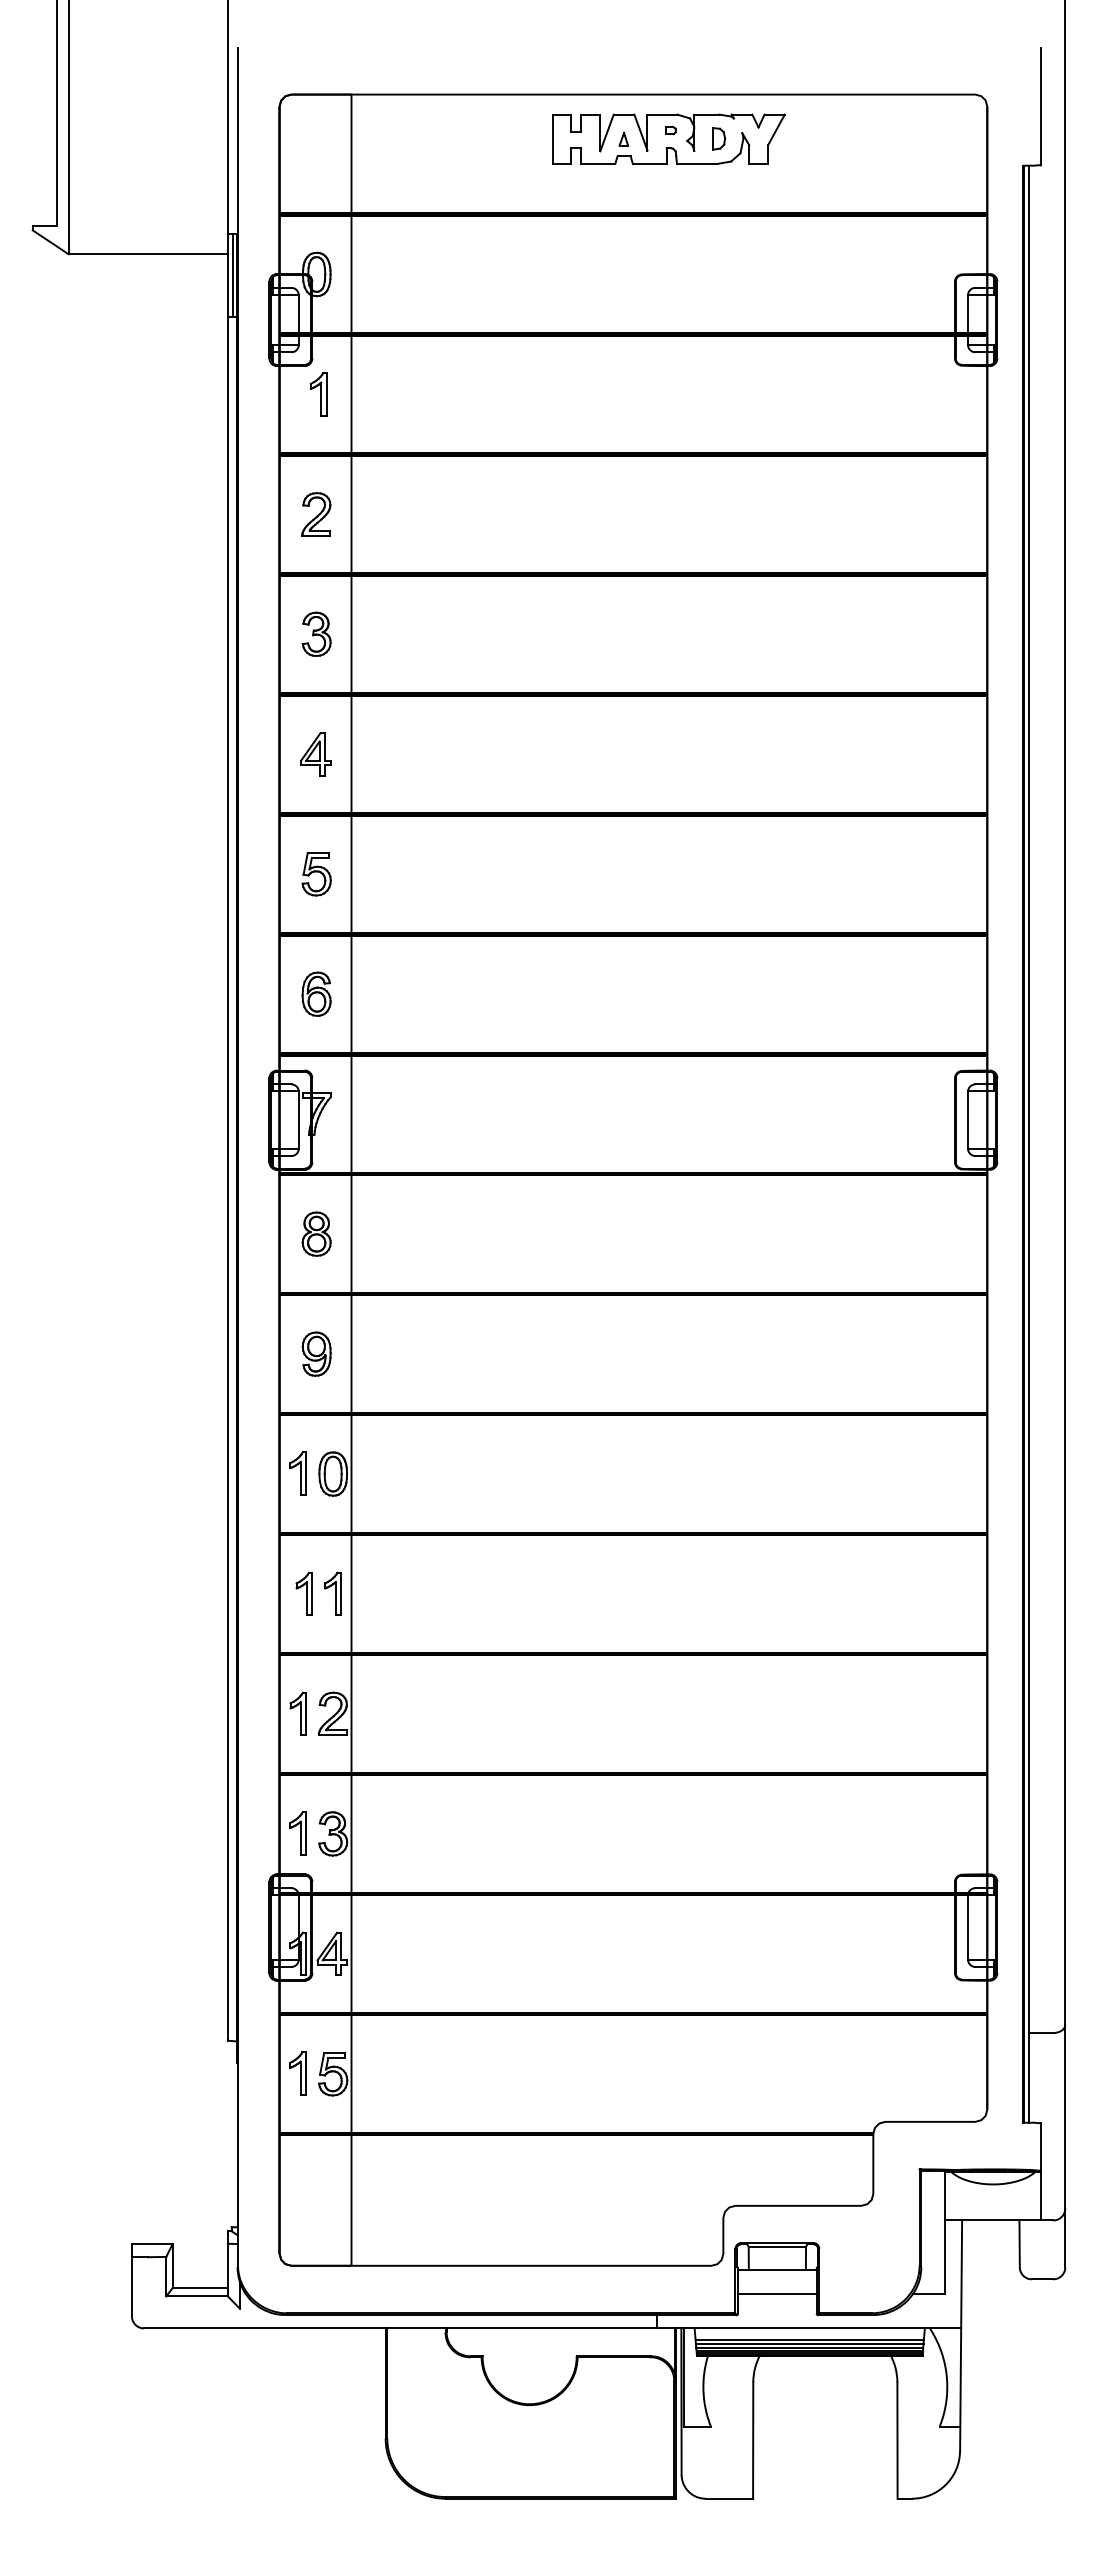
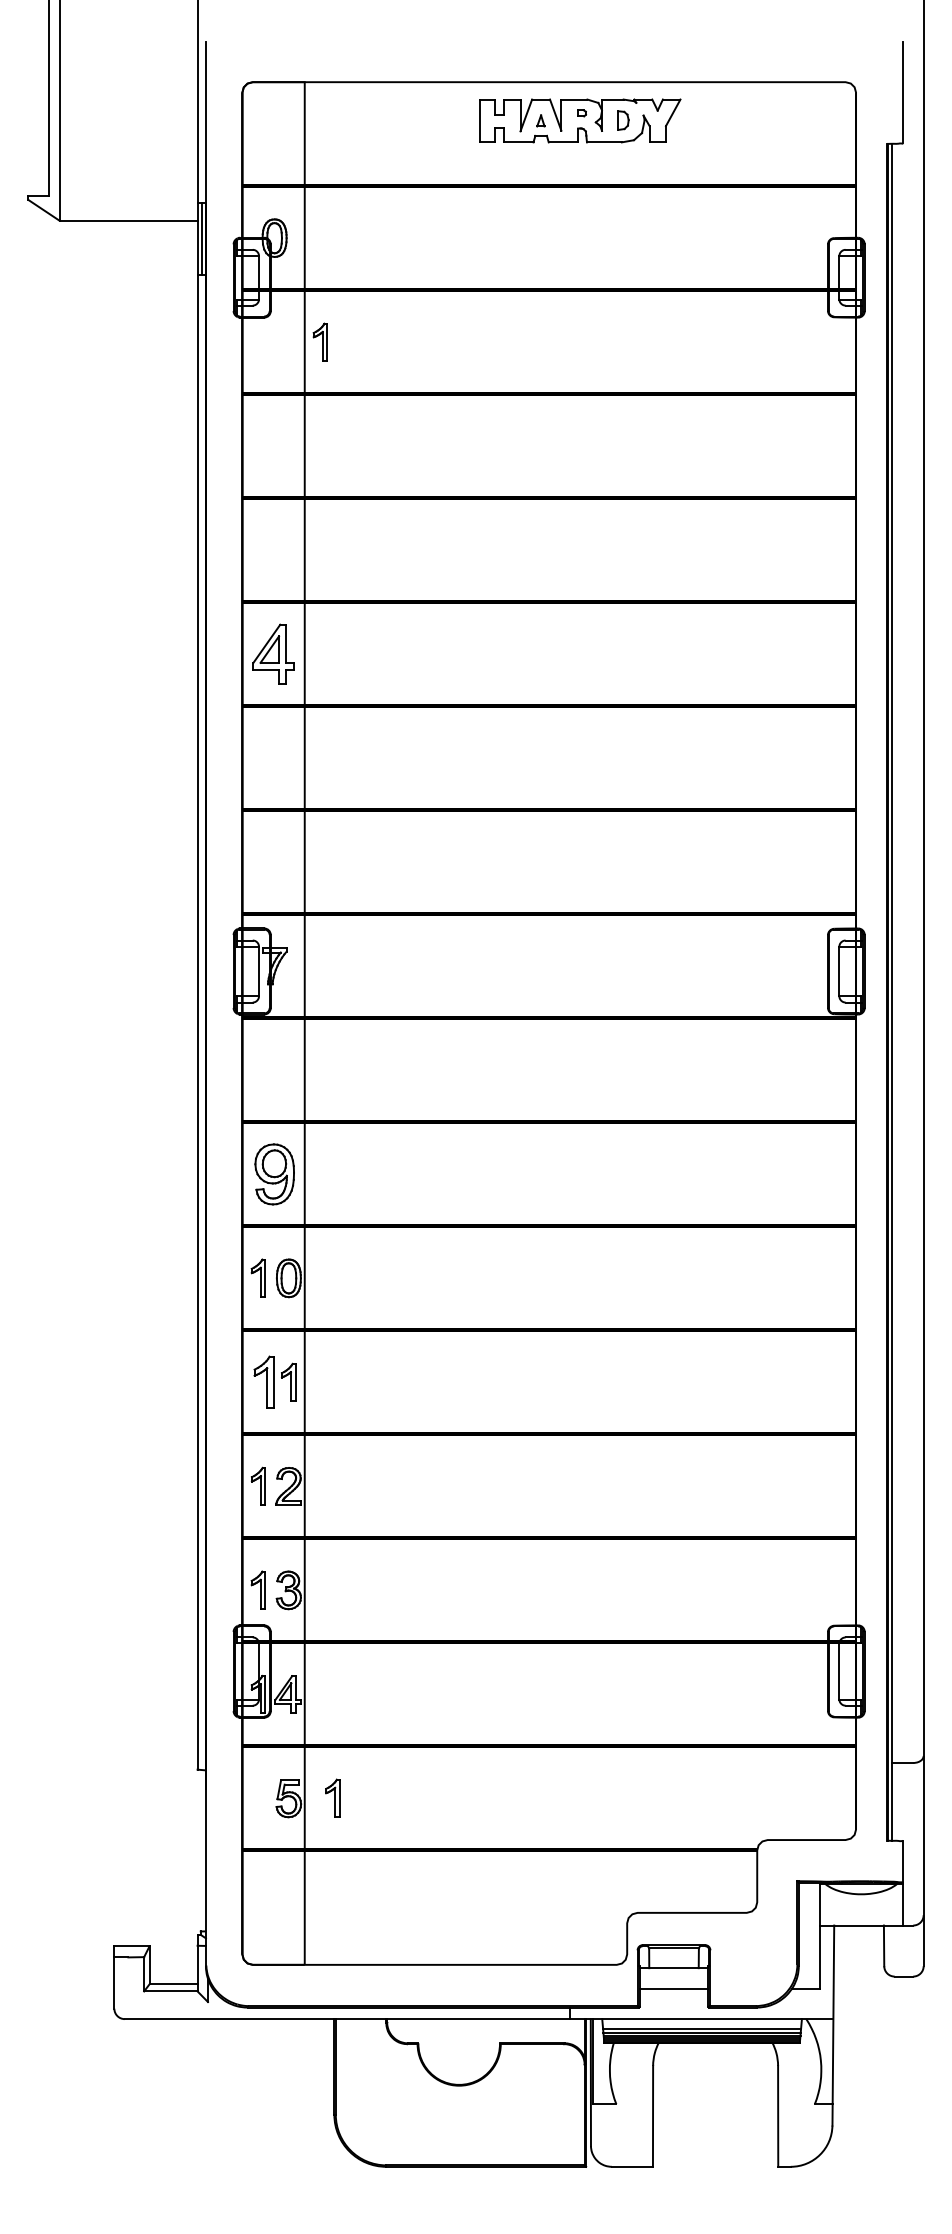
part: (318, 394) -> (320, 342), moved
part: (316, 514) -> (274, 446), removed
part: (316, 633) -> (274, 549), removed
part: (315, 754) -> (273, 654), size x1.6
part: (316, 874) -> (274, 758), removed
part: (316, 993) -> (274, 861), removed
part: (316, 1233) -> (274, 1069), removed
part: (316, 1353) -> (274, 1173), size x1.6
part: (303, 1593) -> (263, 1381), size x1.4
part: (297, 2073) -> (332, 1798), moved

